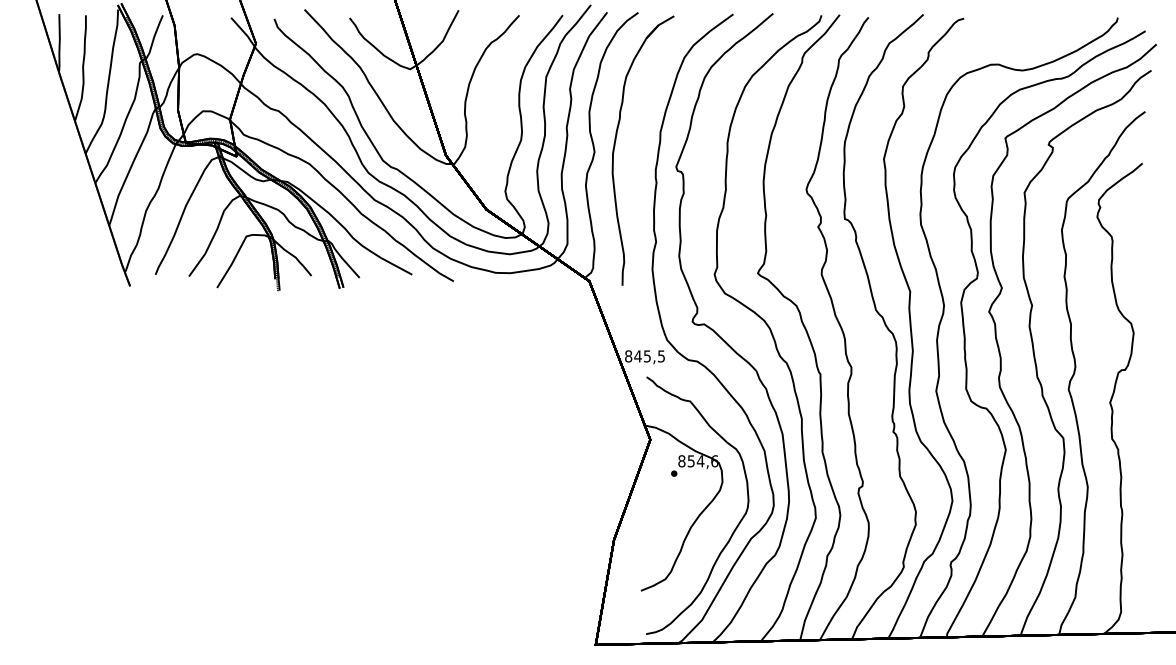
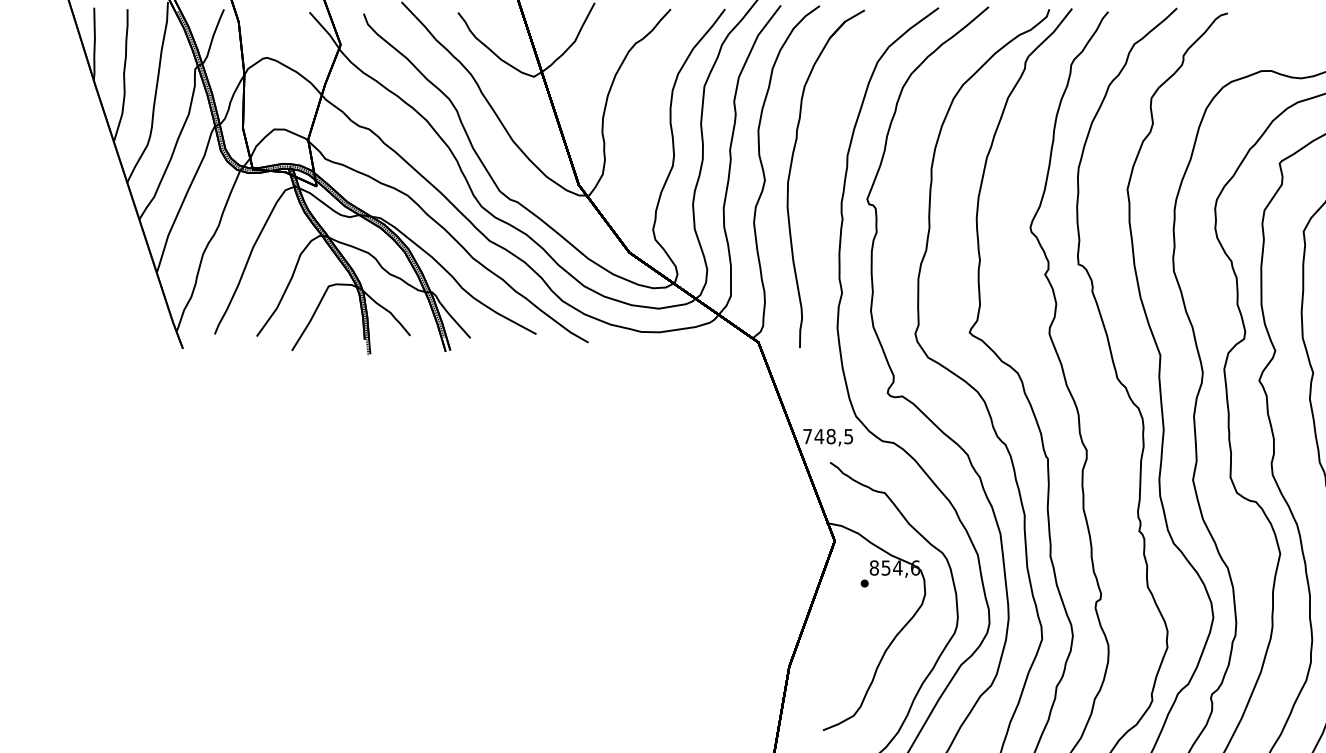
text: (638, 356) -> (819, 436), 845,5 -> 748,5

